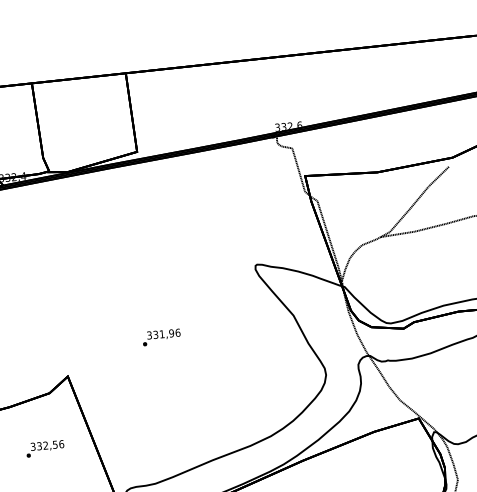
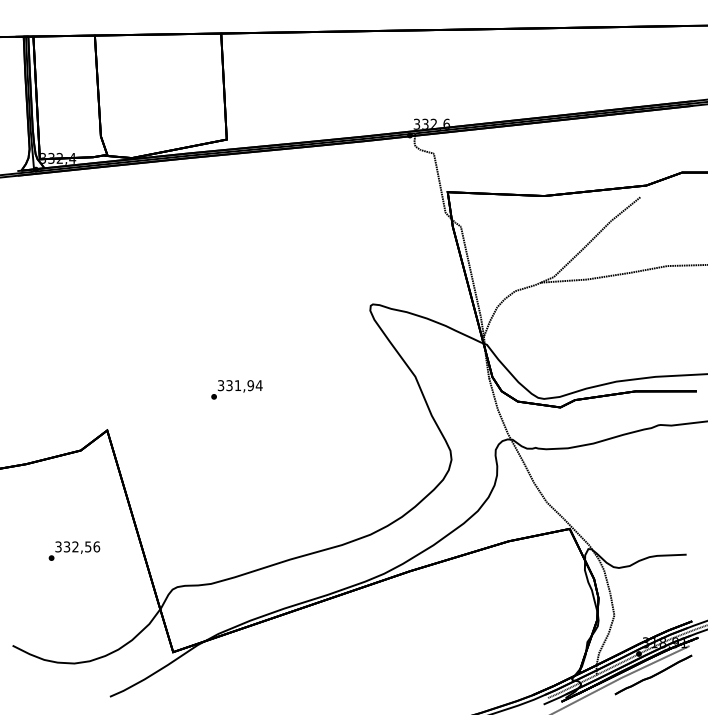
text: (177, 332) -> (258, 385), 331,96 -> 331,94
text: (45, 448) -> (74, 550), moved

